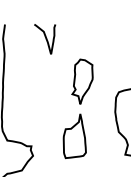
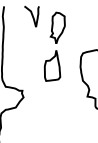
part: (77, 108) -> (54, 46), moved

